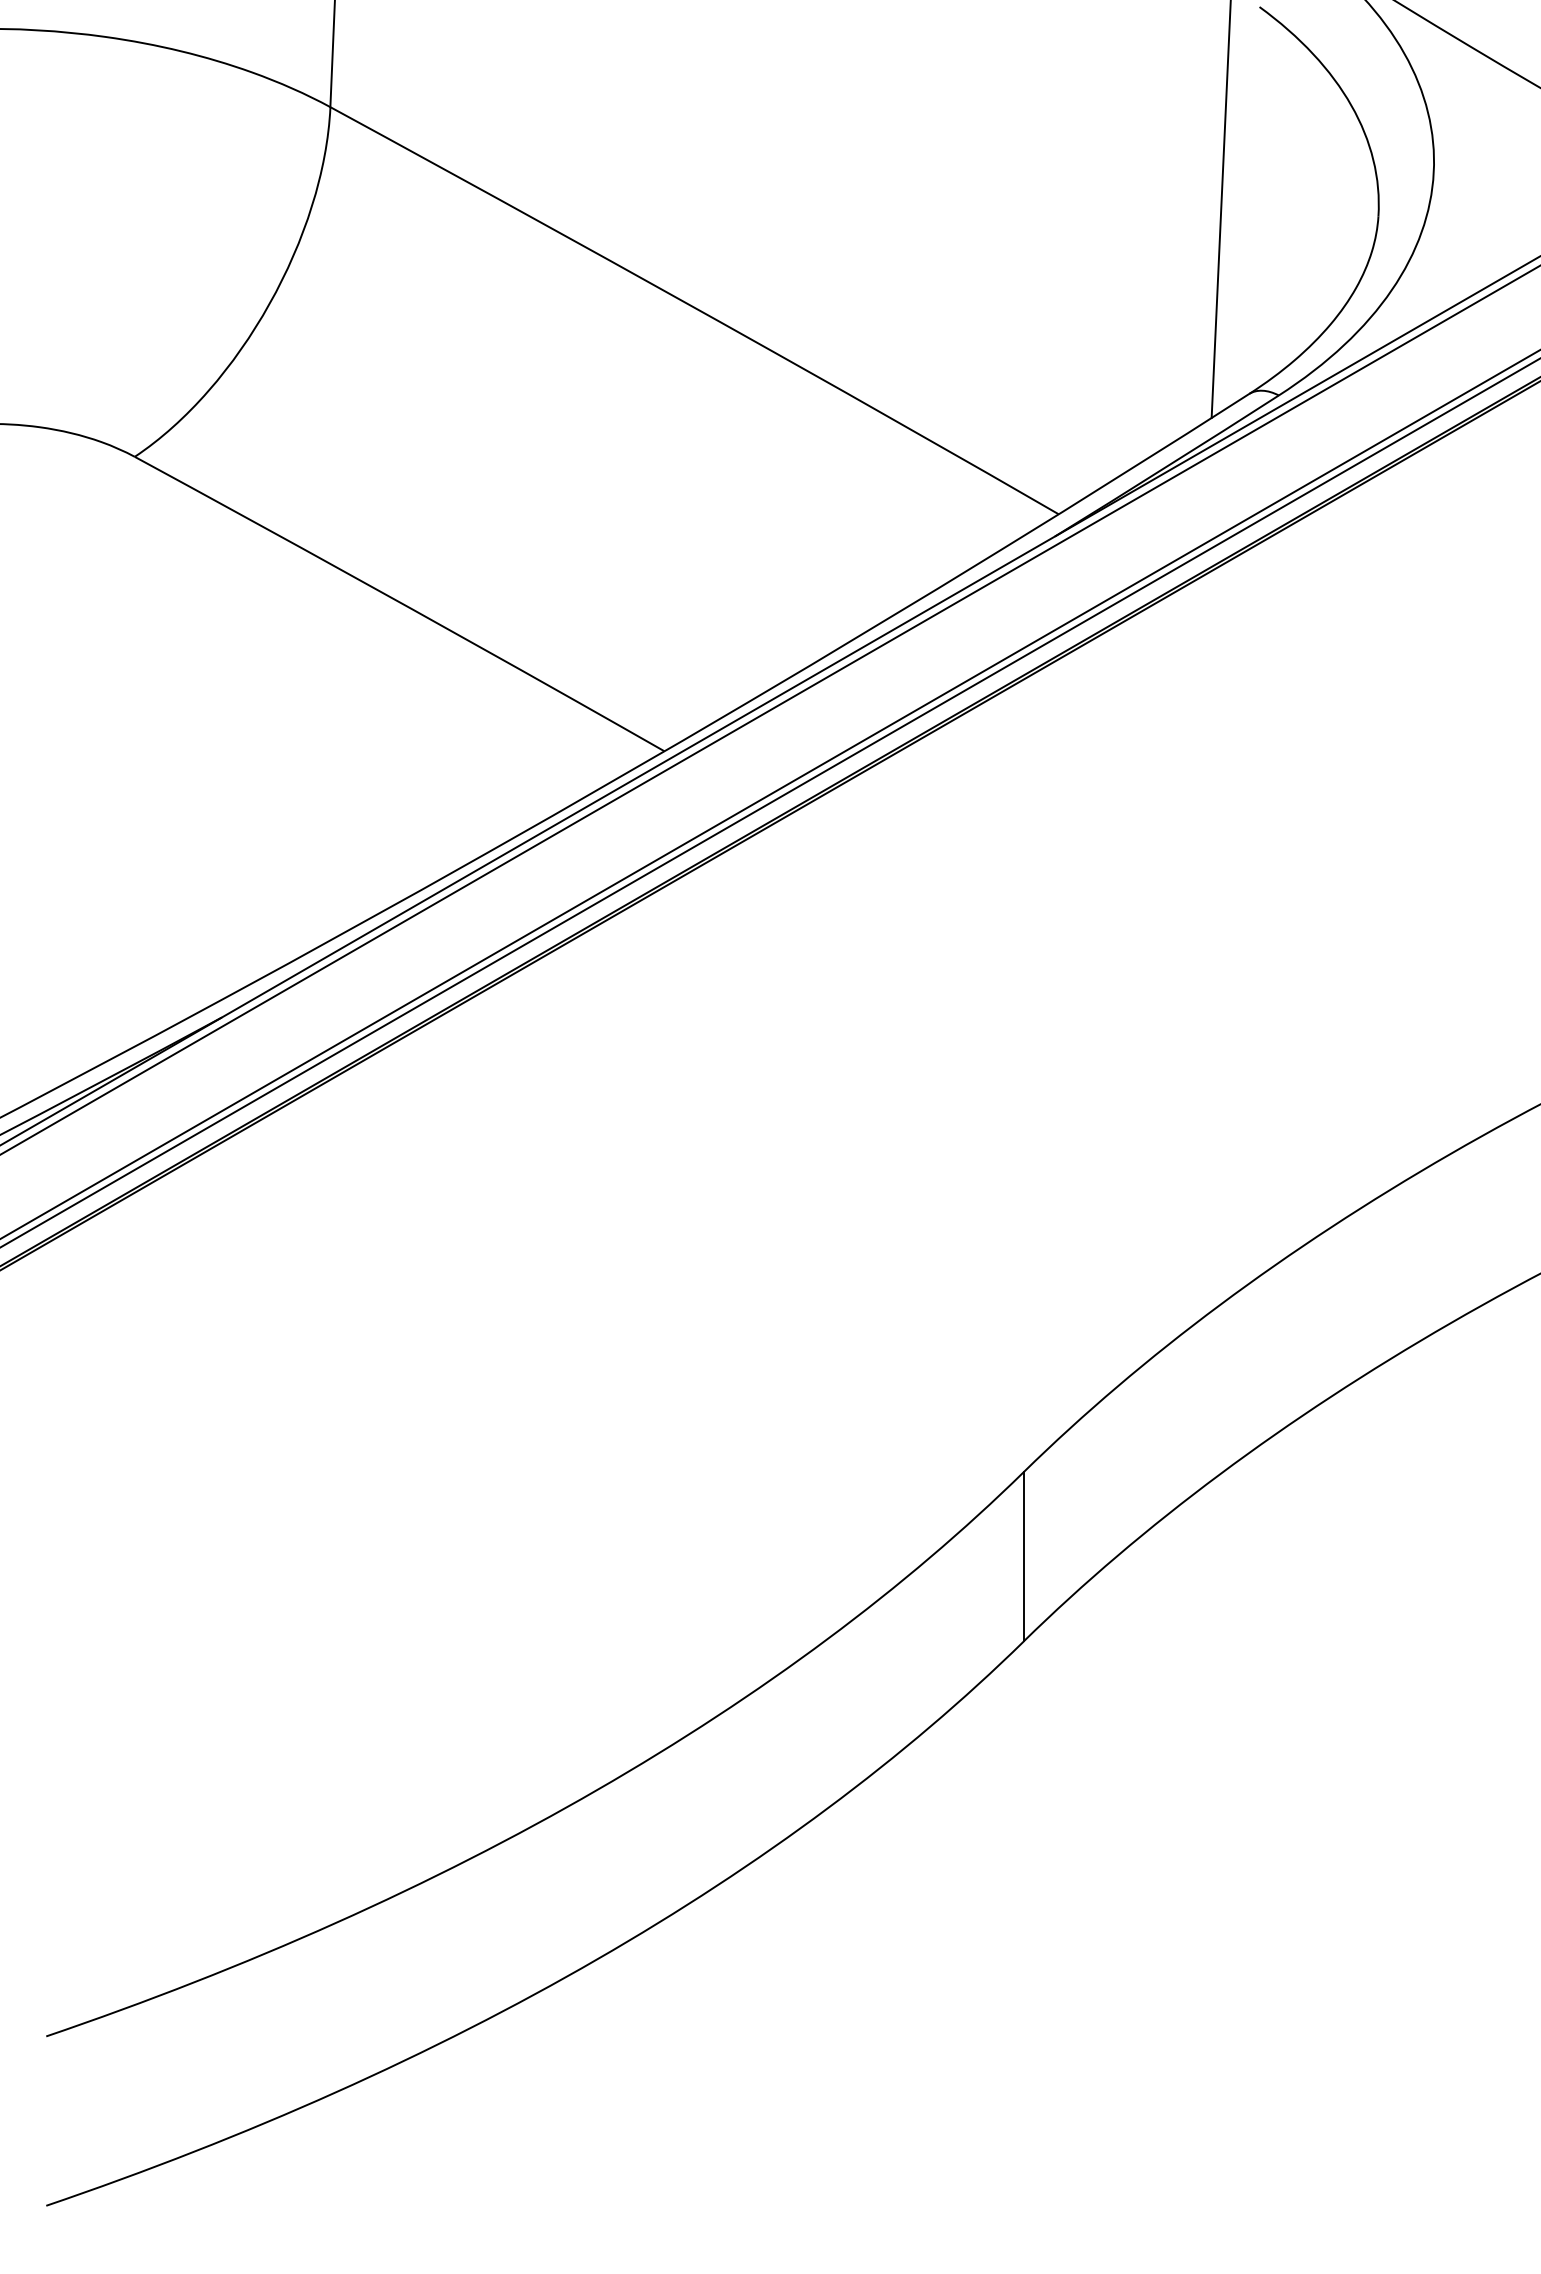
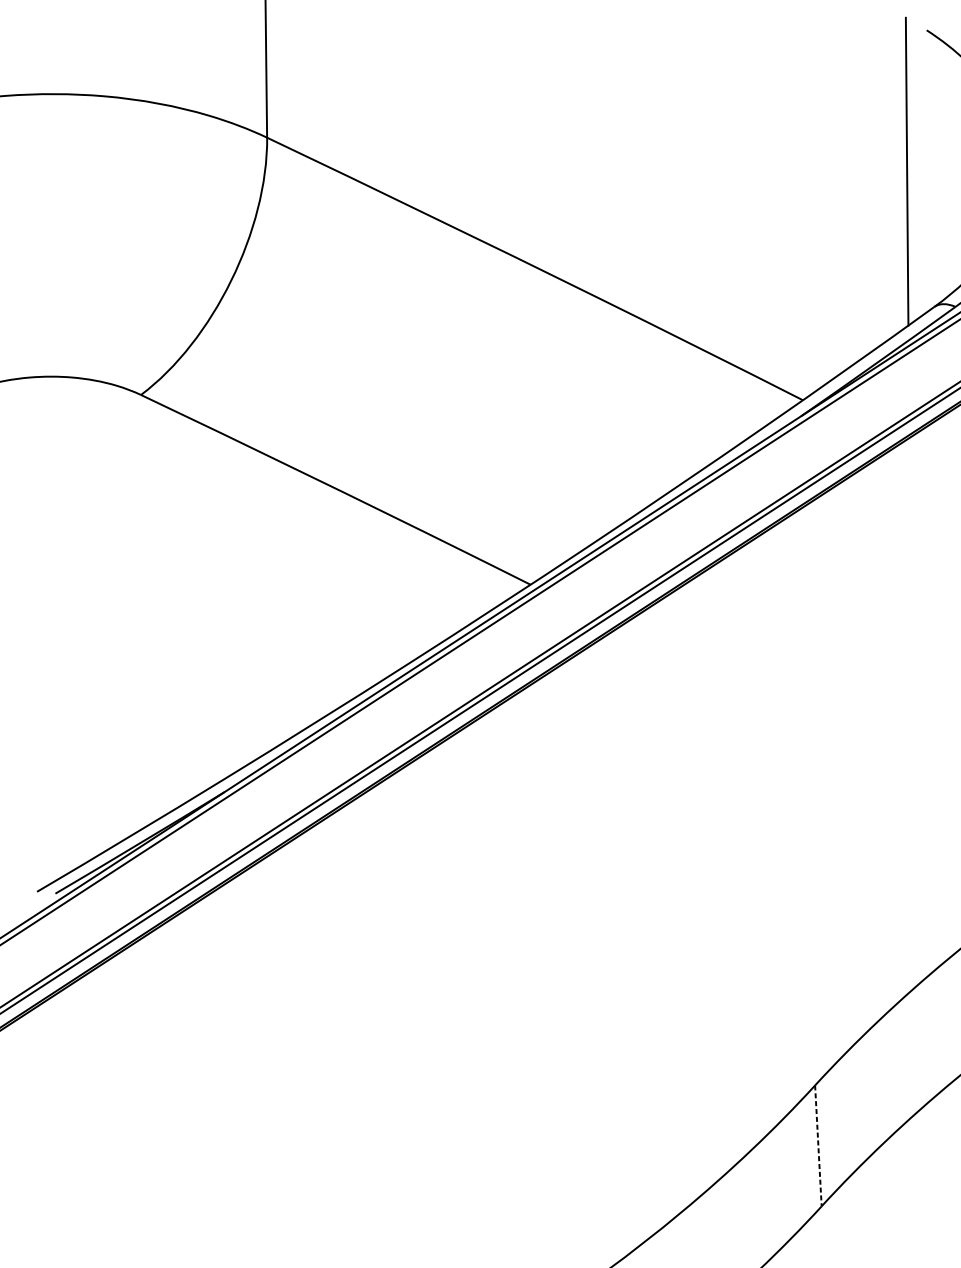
line: (1023, 1556) -> (818, 1145), solid -> dashed

